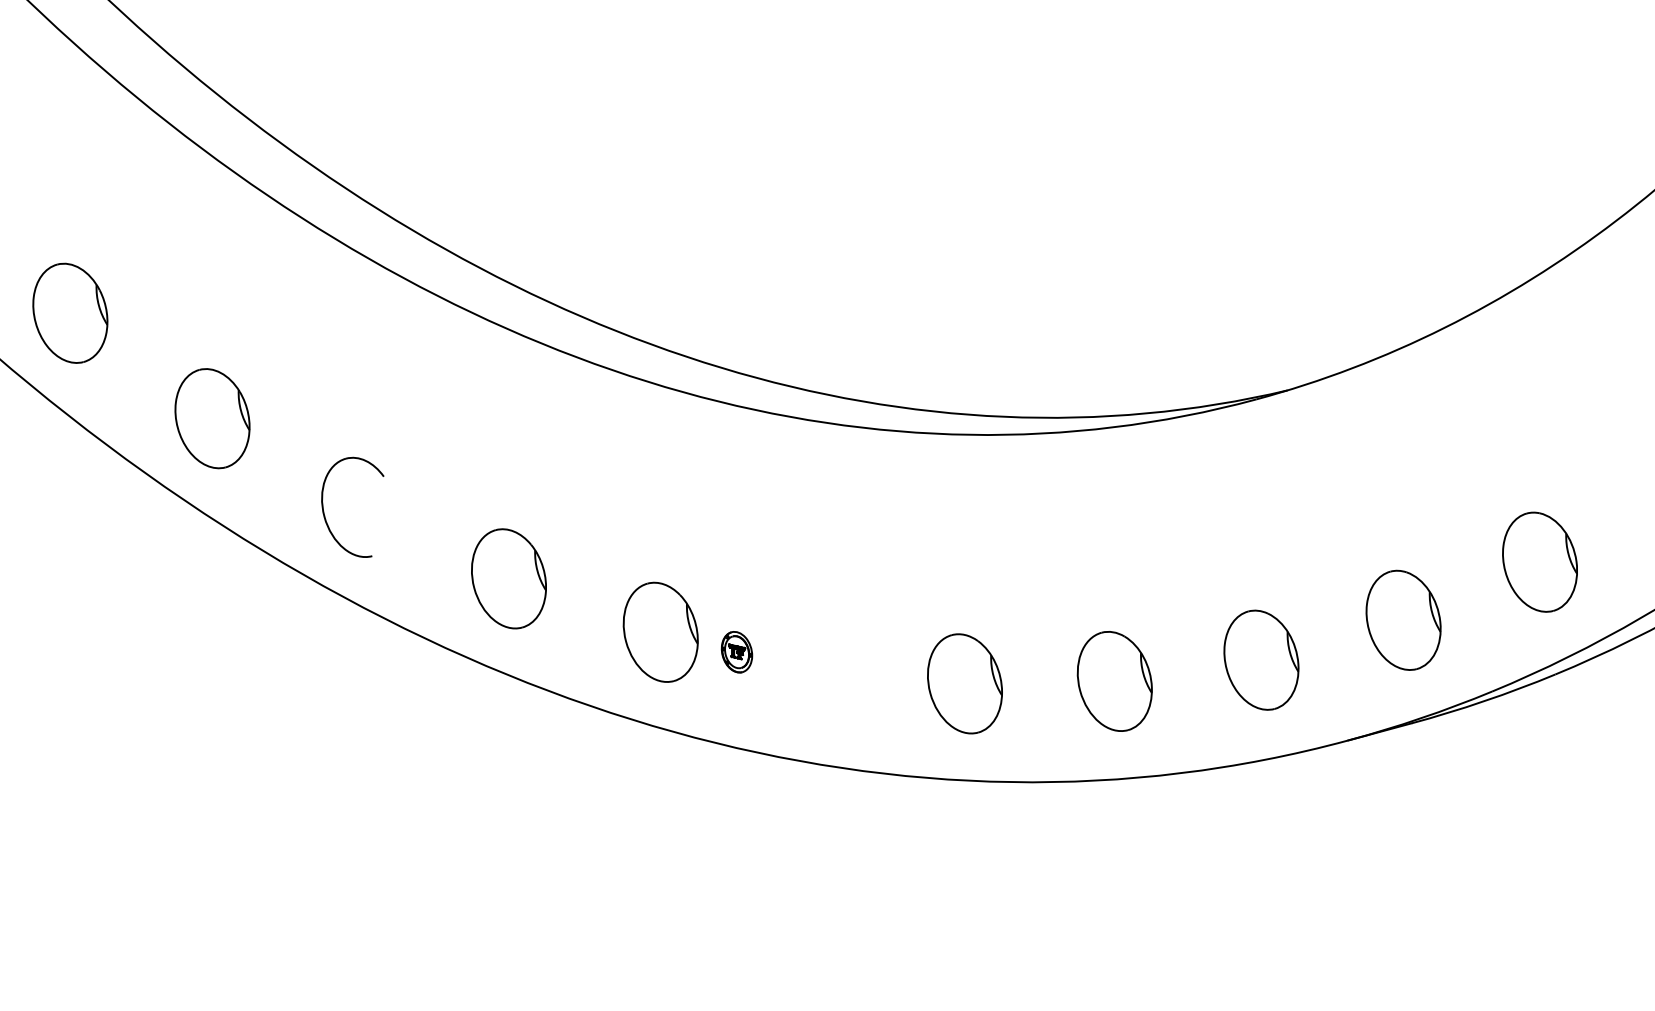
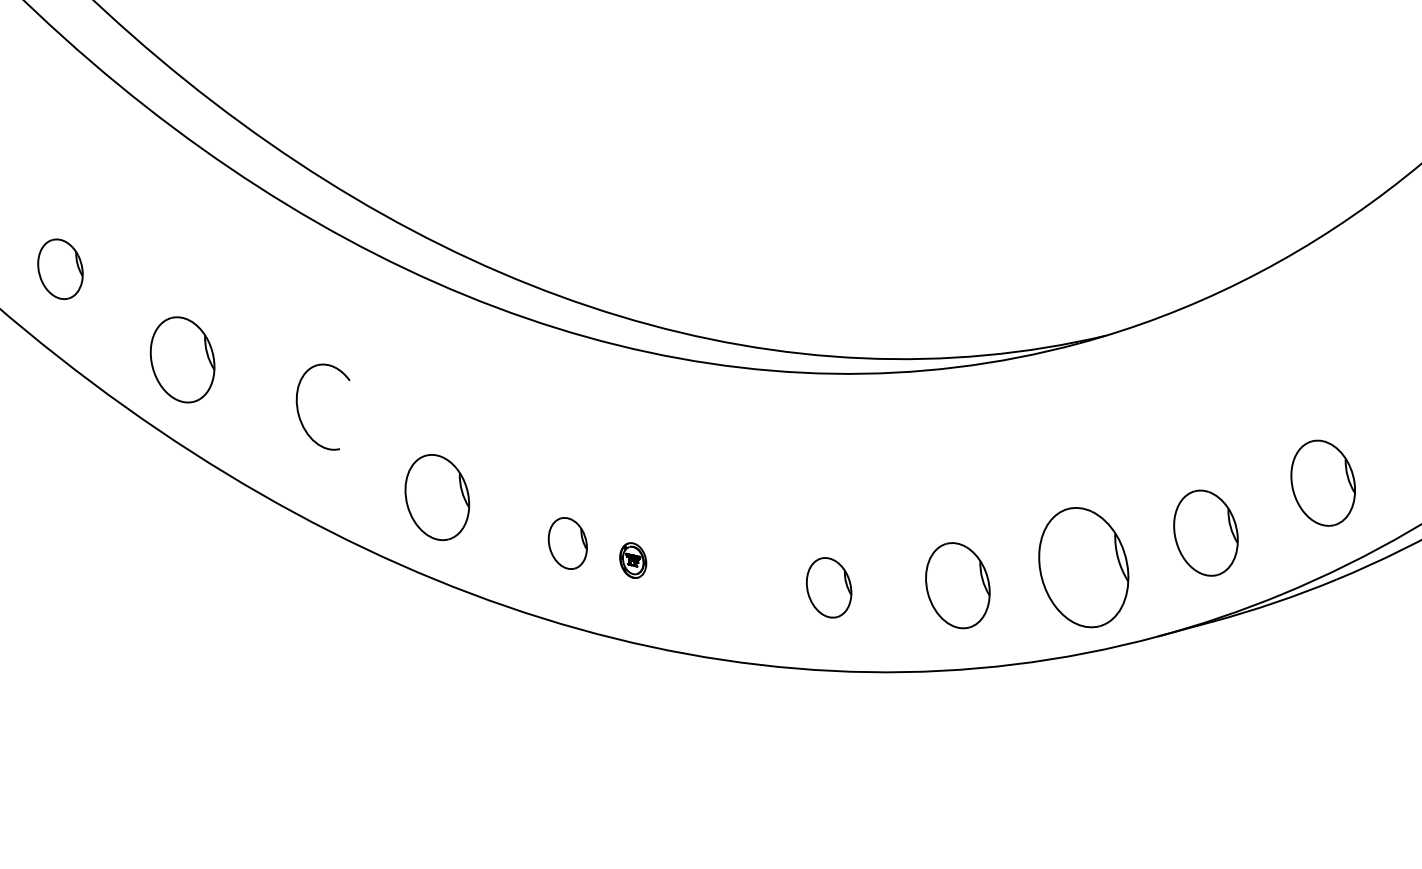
part: (70, 312) -> (60, 268), size x0.7
part: (325, 513) -> (299, 412), moved
part: (660, 632) -> (567, 543), size x0.6
part: (1261, 659) -> (1083, 566), size x1.4
part: (964, 683) -> (828, 587), size x0.7

